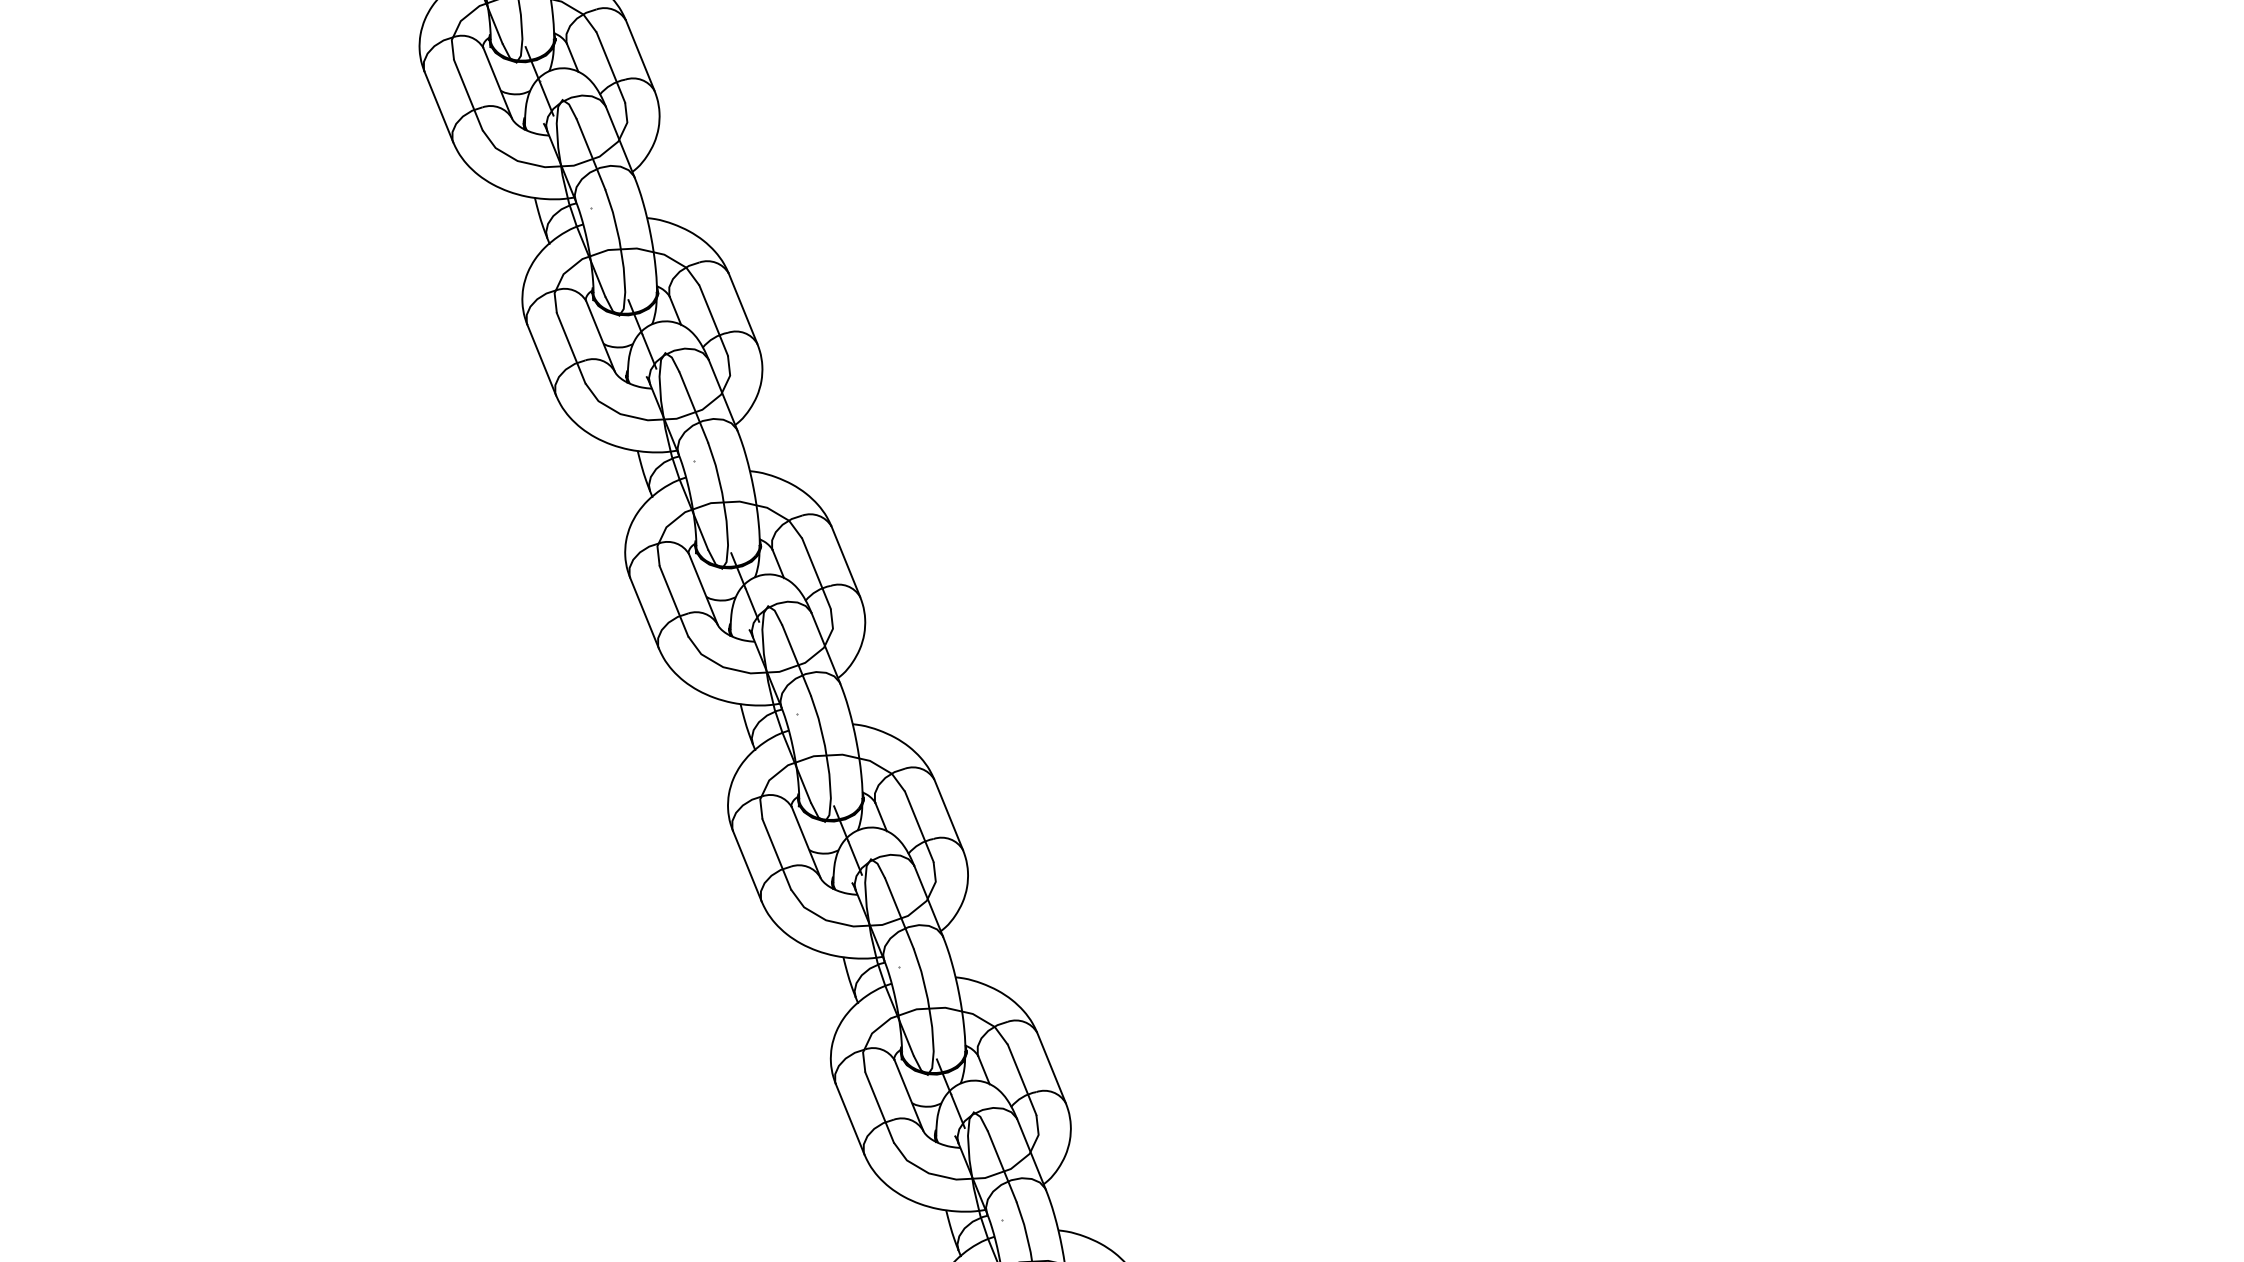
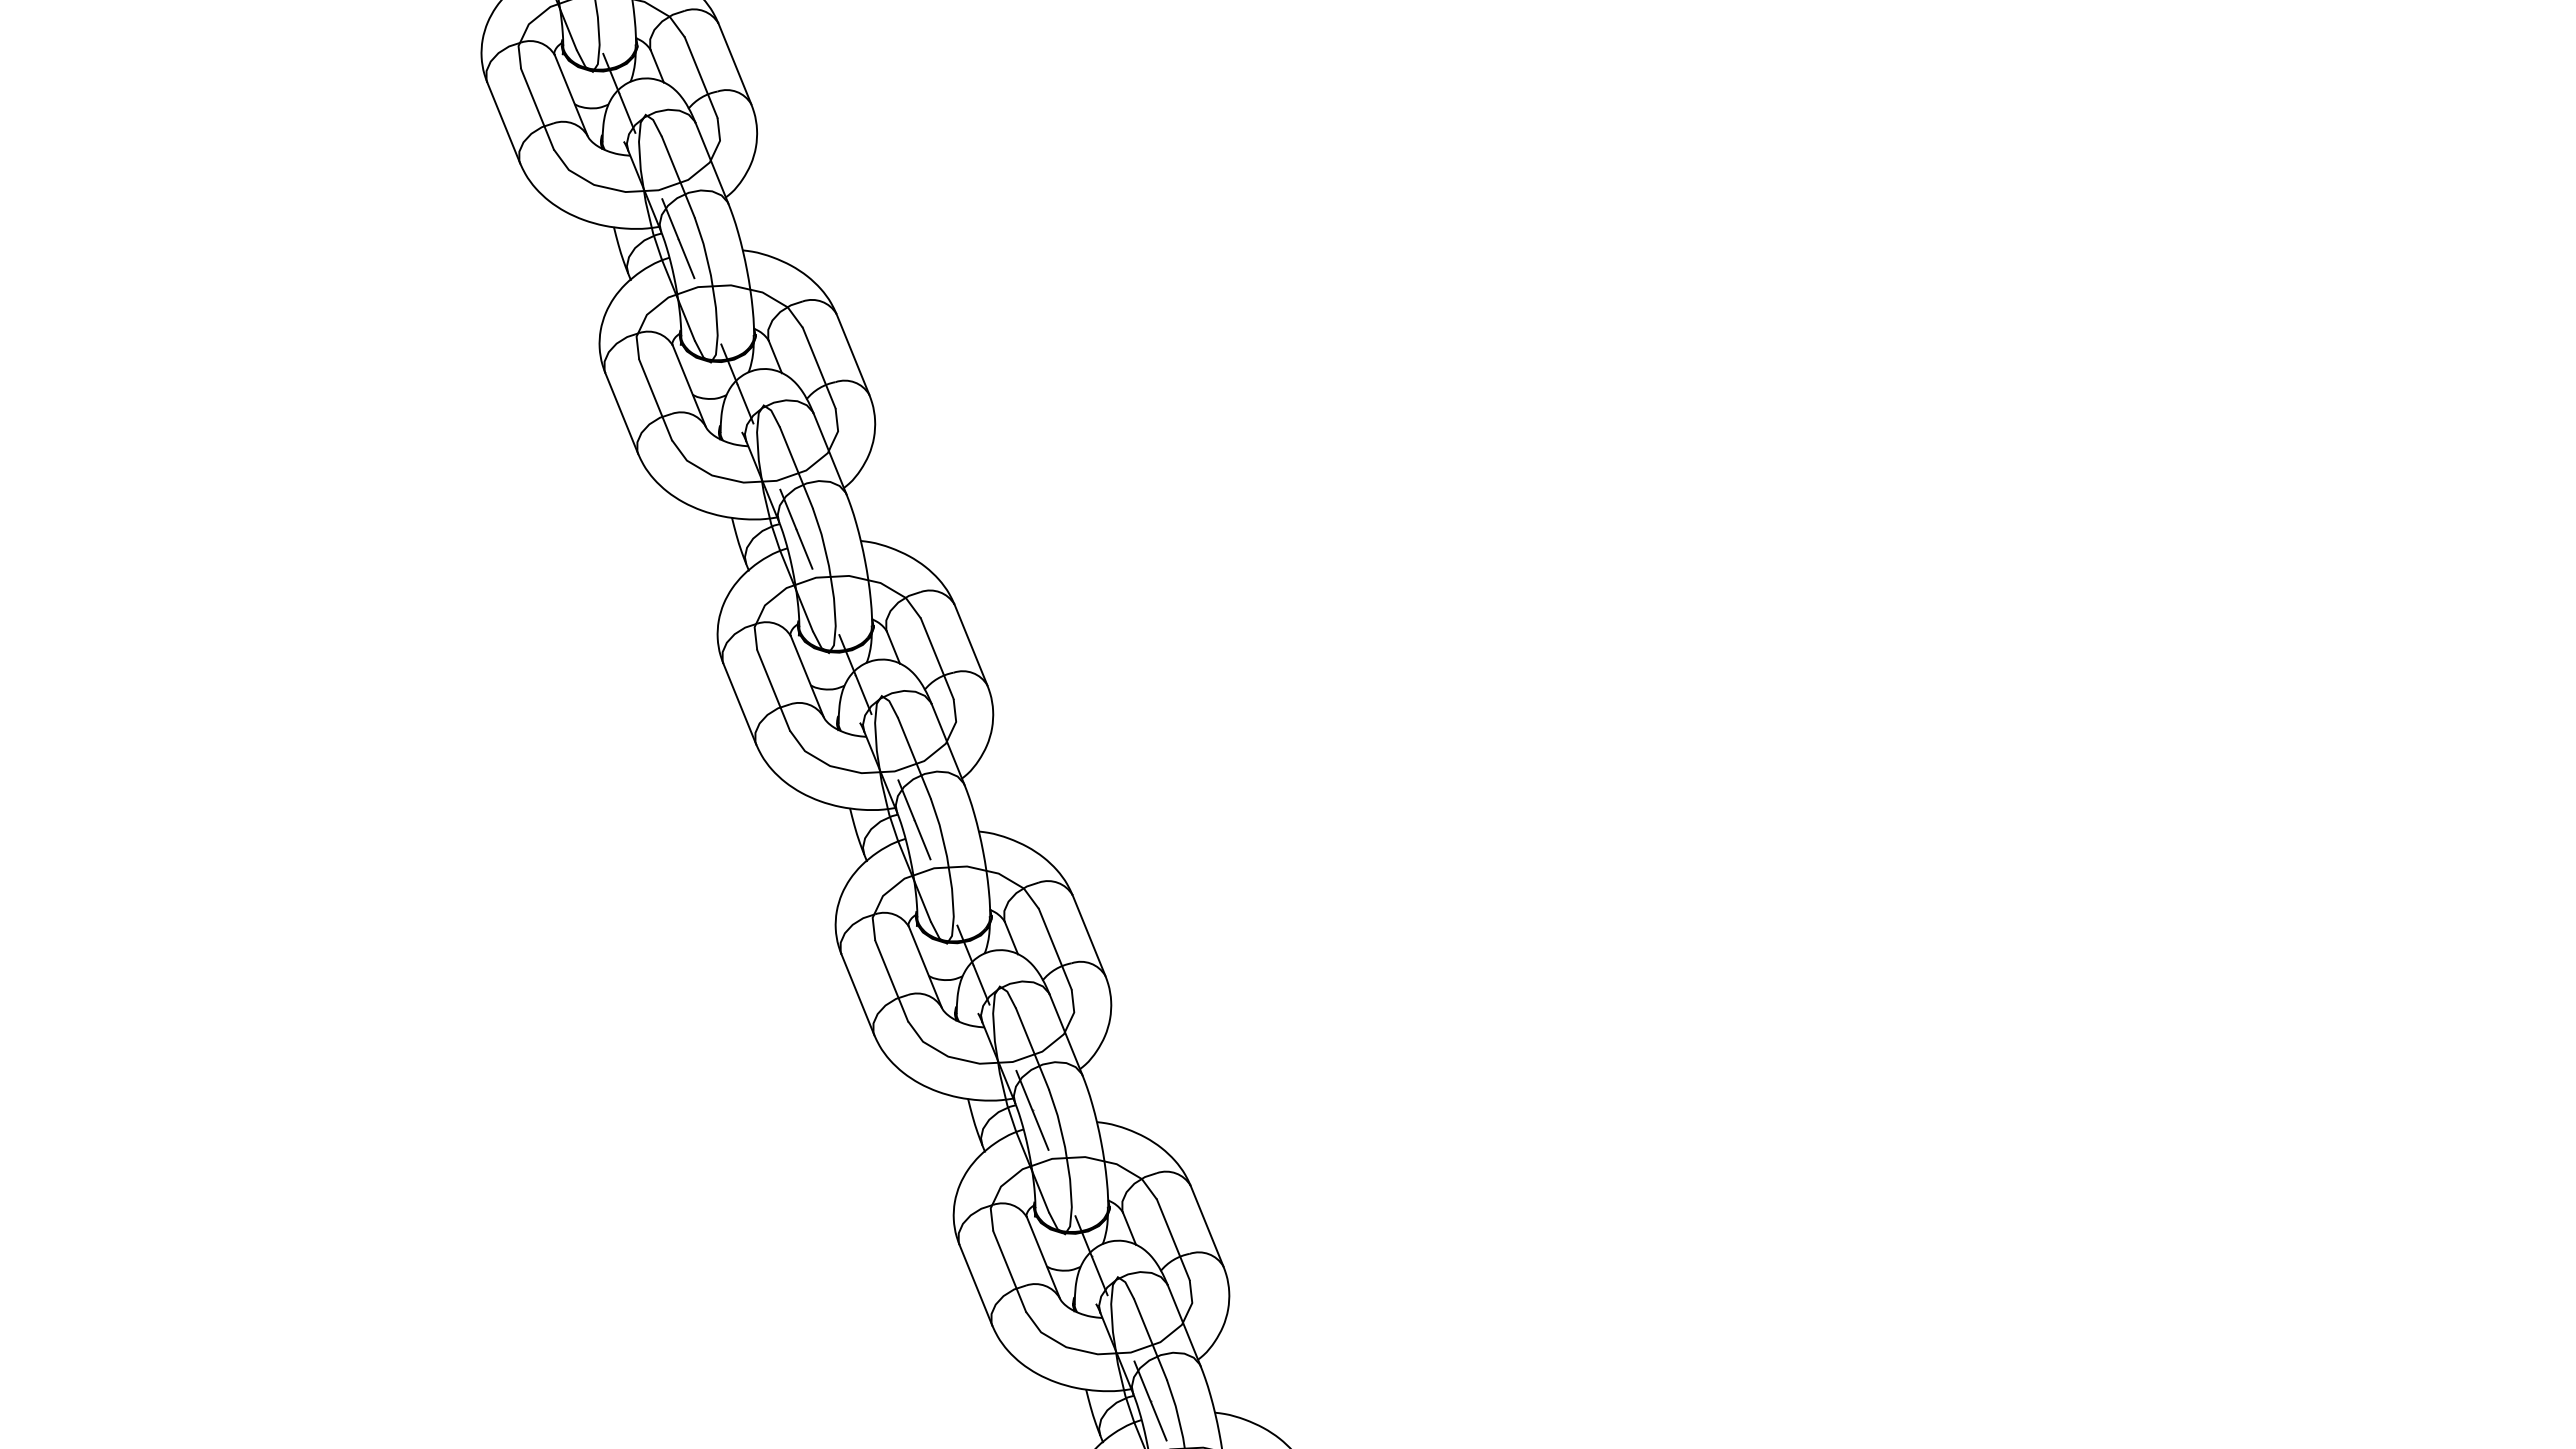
line: (590, 207) -> (677, 238), added
line: (693, 460) -> (796, 528), added
line: (796, 713) -> (914, 819), added
line: (899, 967) -> (1032, 1110), added
line: (1002, 1219) -> (1150, 1400), added

